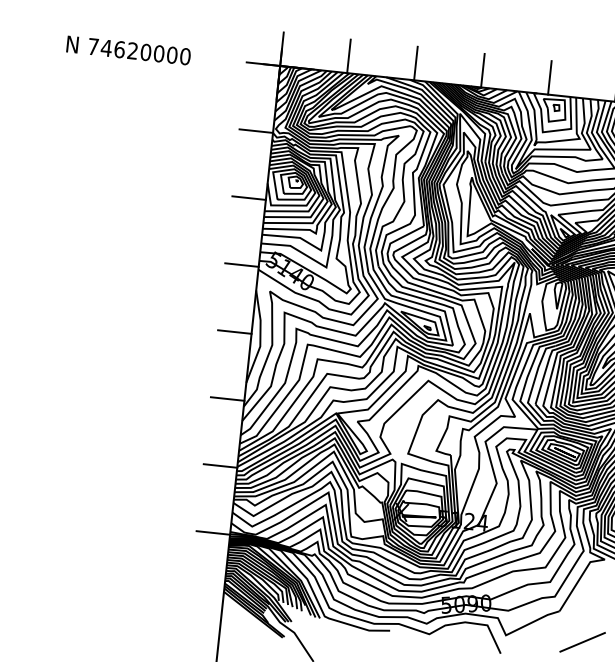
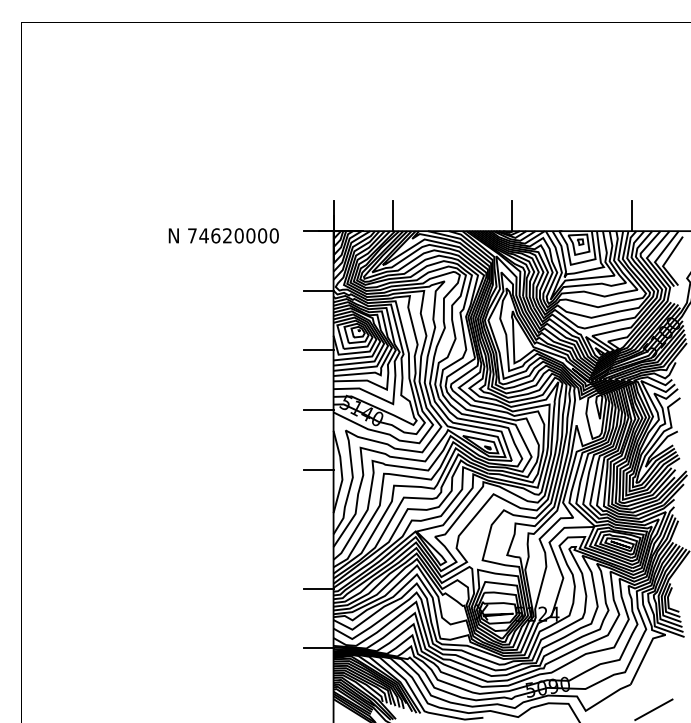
text: (128, 50) -> (223, 235), moved
line: (415, 63) -> (452, 216), removed
line: (549, 78) -> (571, 216), removed
line: (227, 399) -> (318, 529), removed

